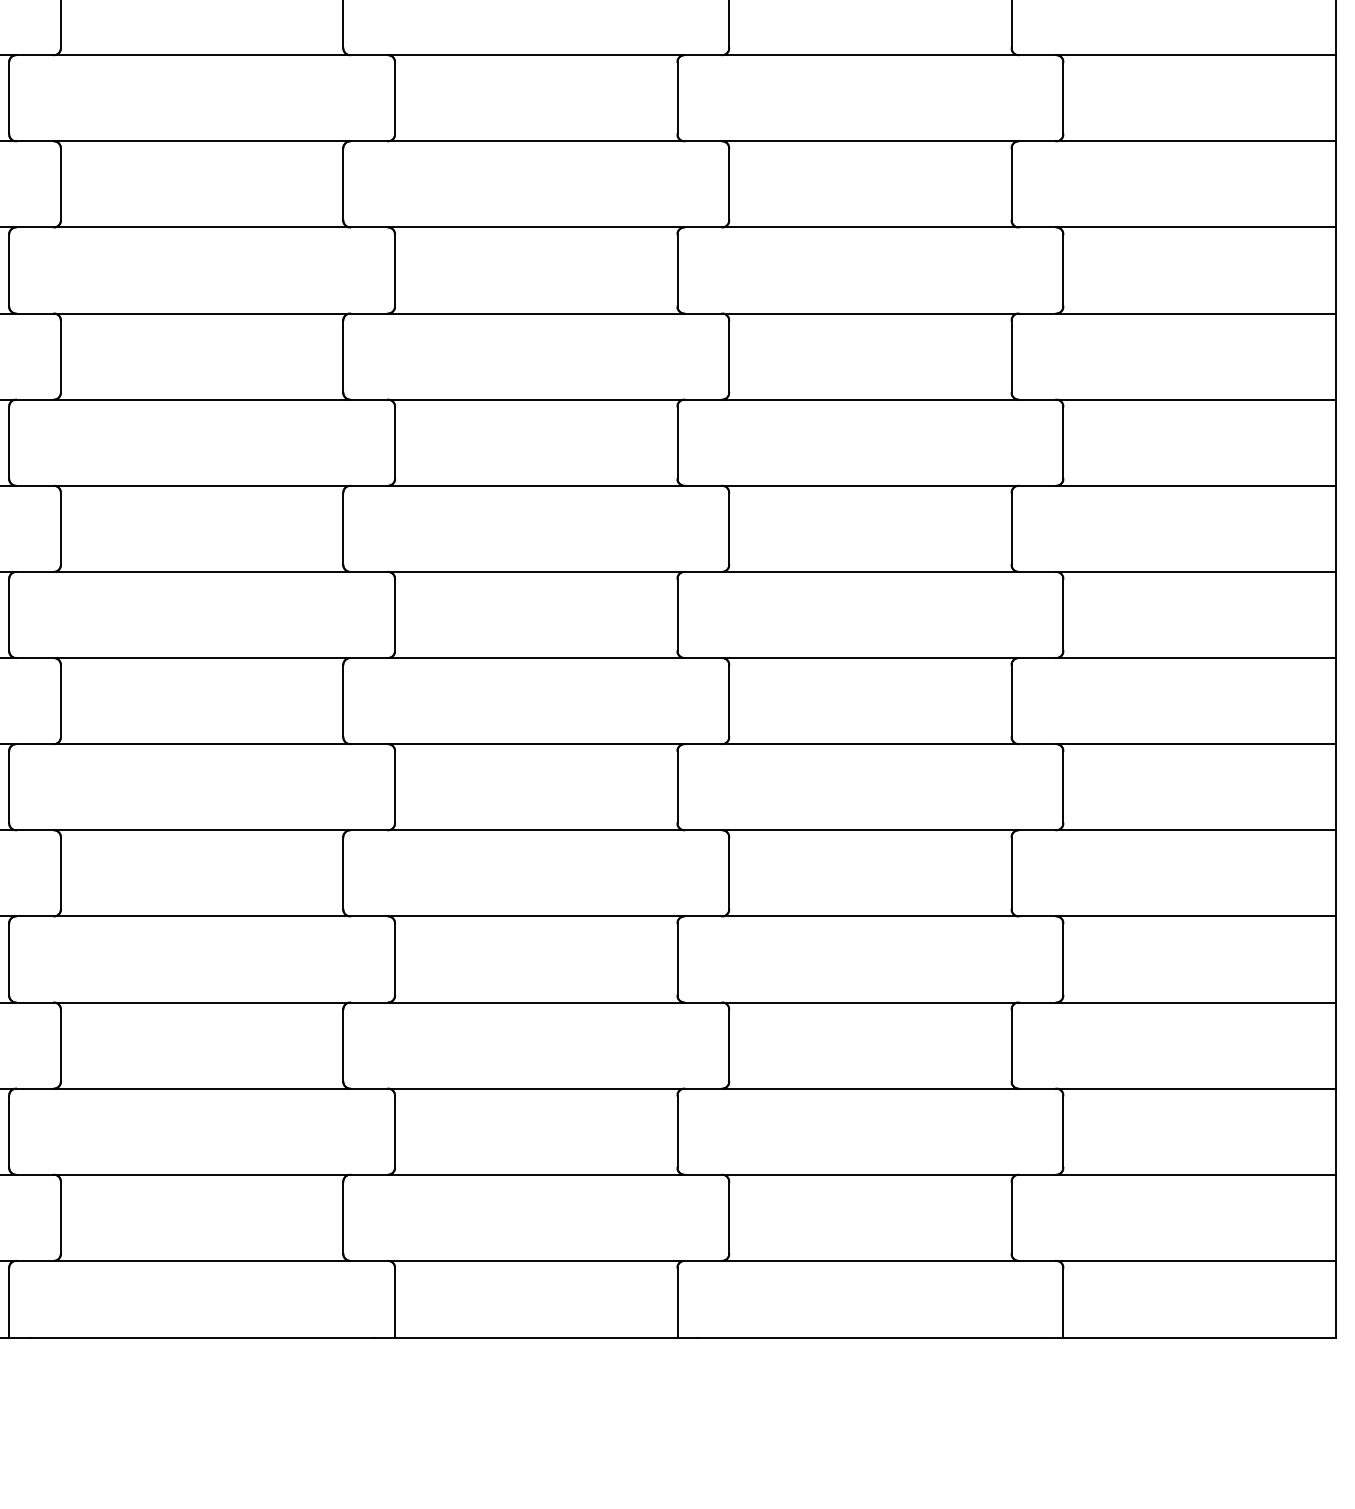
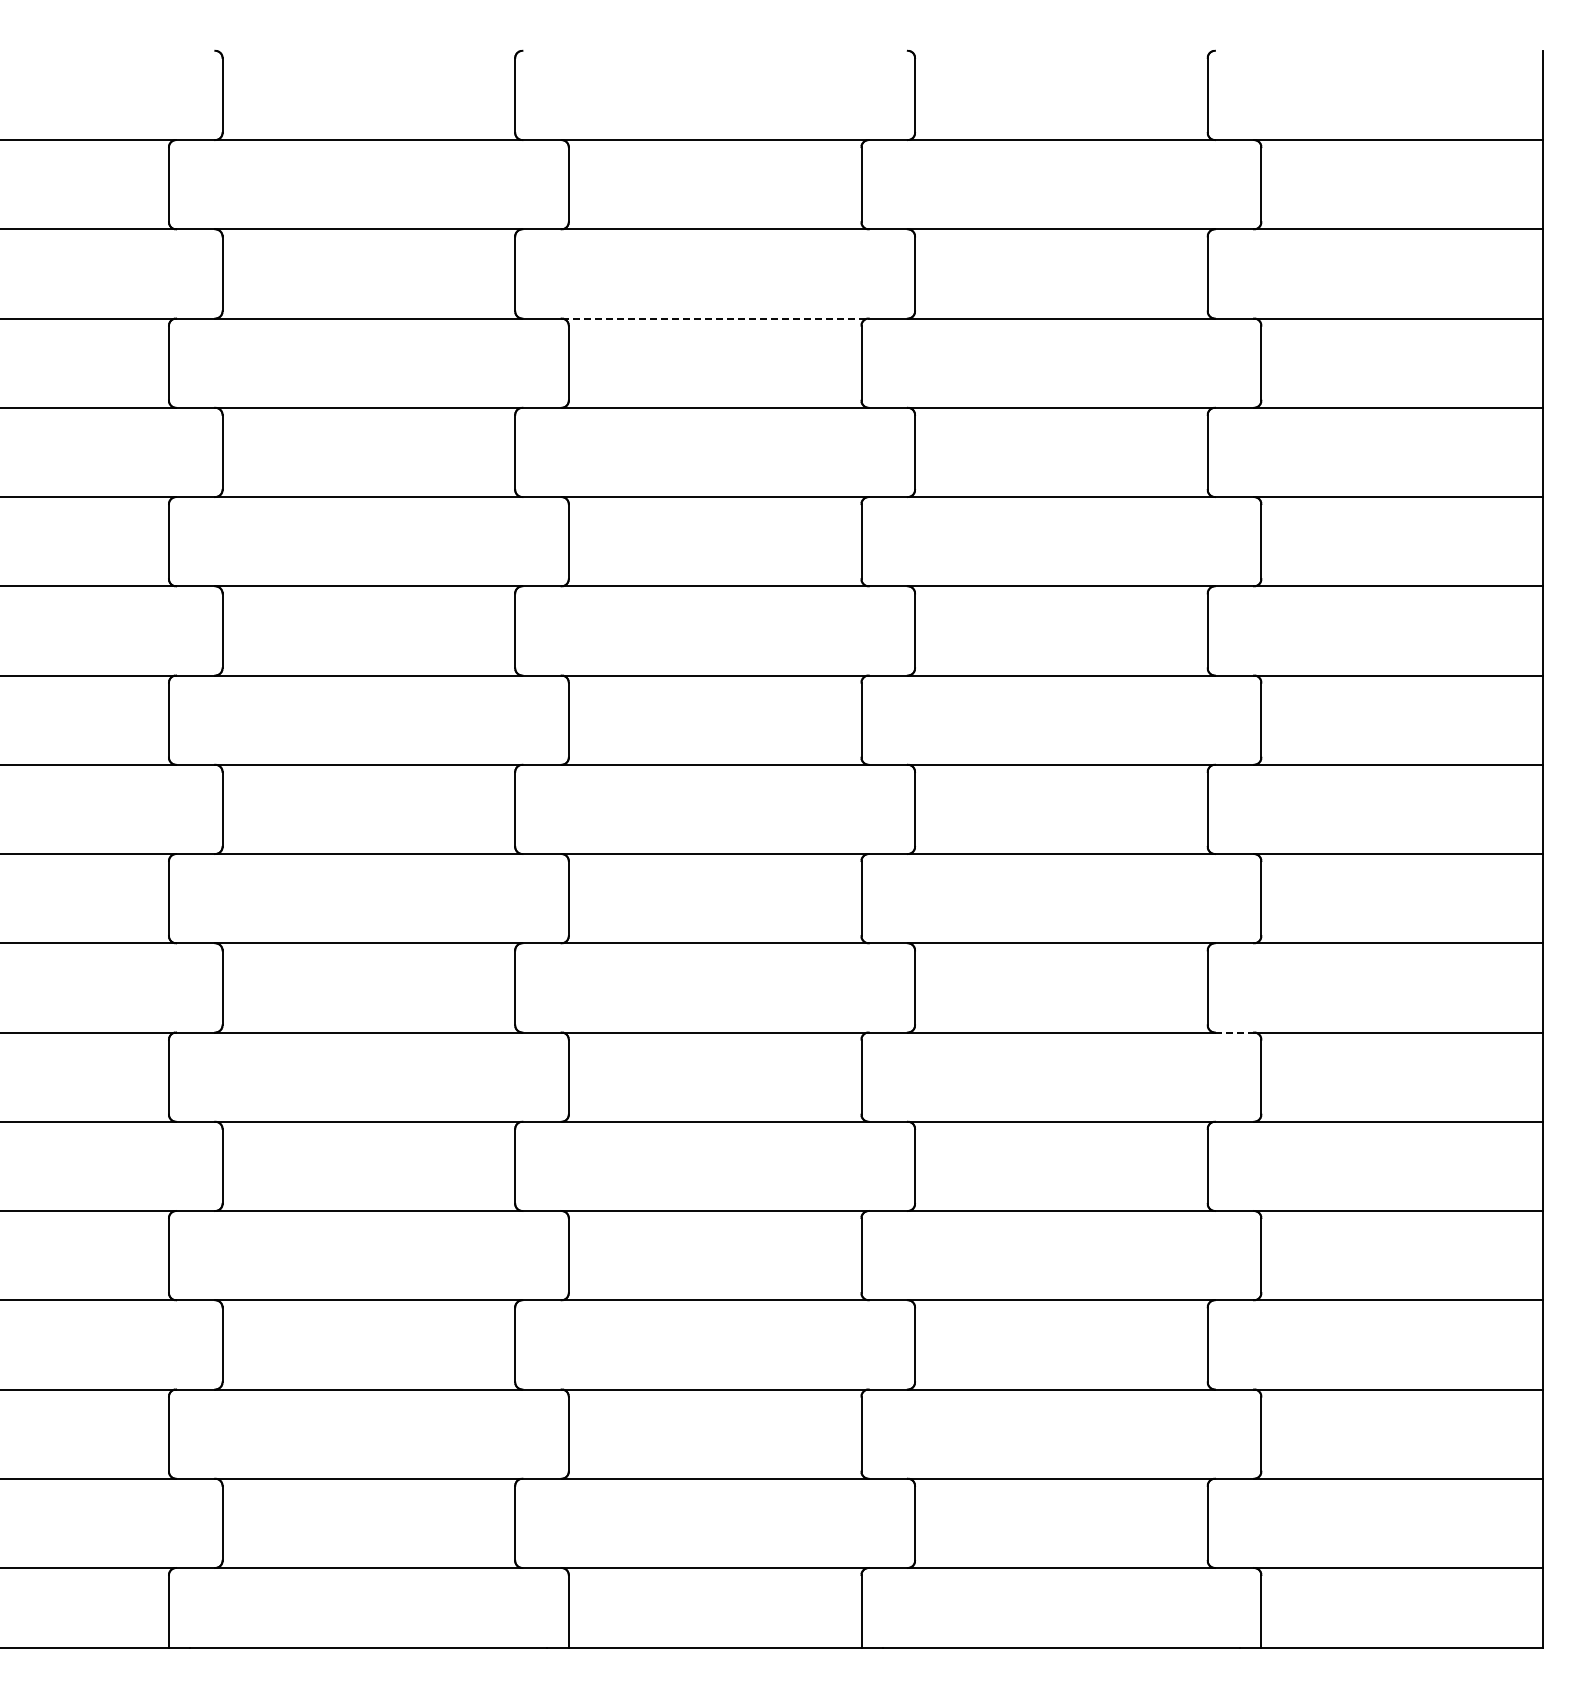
line: (536, 55) -> (715, 318), solid -> dashed
line: (1037, 744) -> (1234, 1032), solid -> dashed

